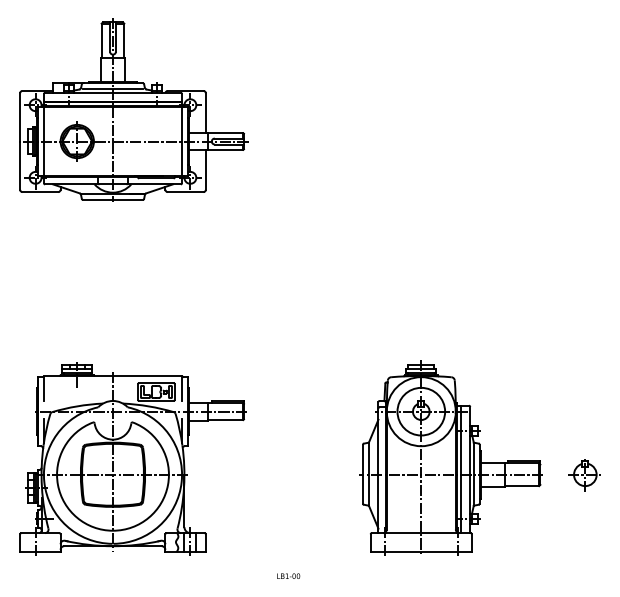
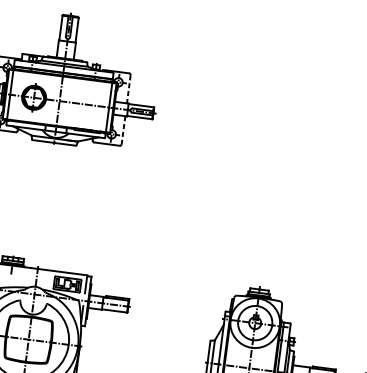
line: (205, 112) -> (128, 88), solid -> dashed
line: (205, 170) -> (123, 130), solid -> dashed

